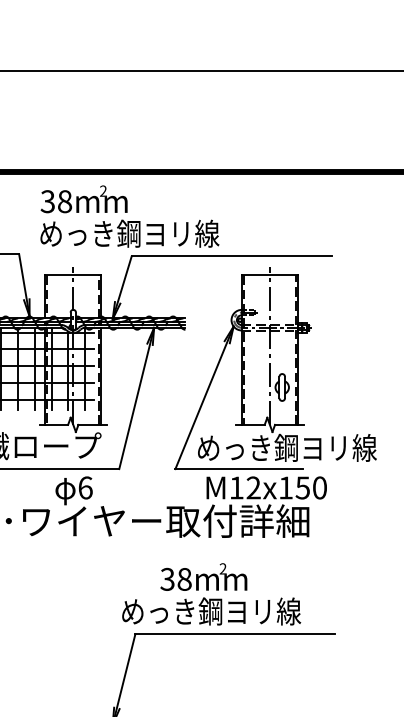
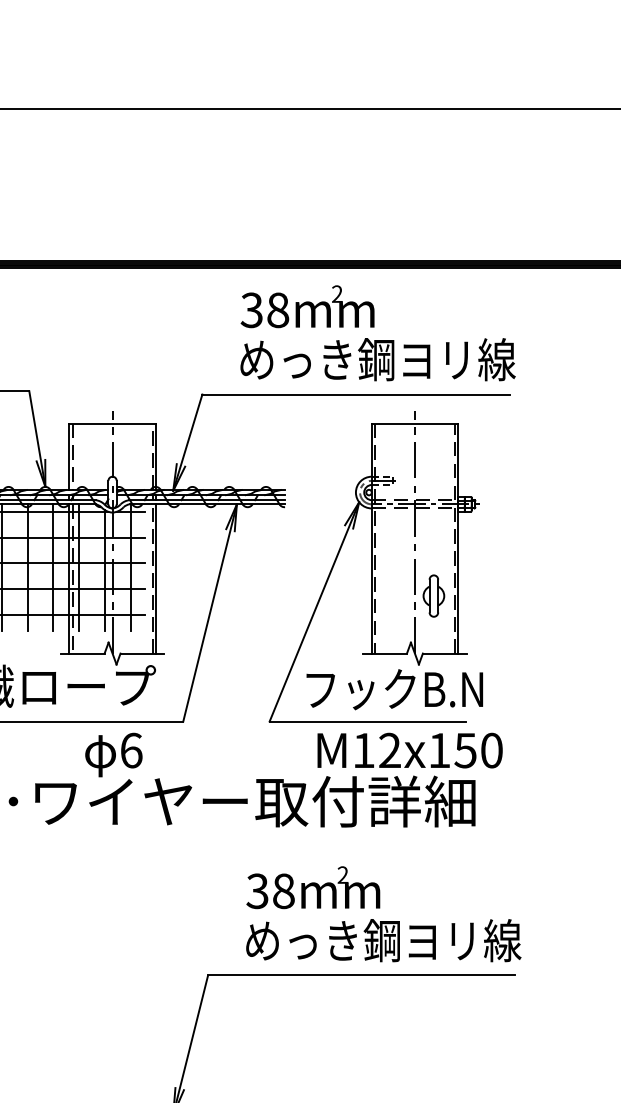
text: (129, 216) -> (377, 333), moved
text: (287, 447) -> (441, 688), めっき鋼ヨリ線 -> フックB.N
text: (211, 611) -> (383, 940), moved

